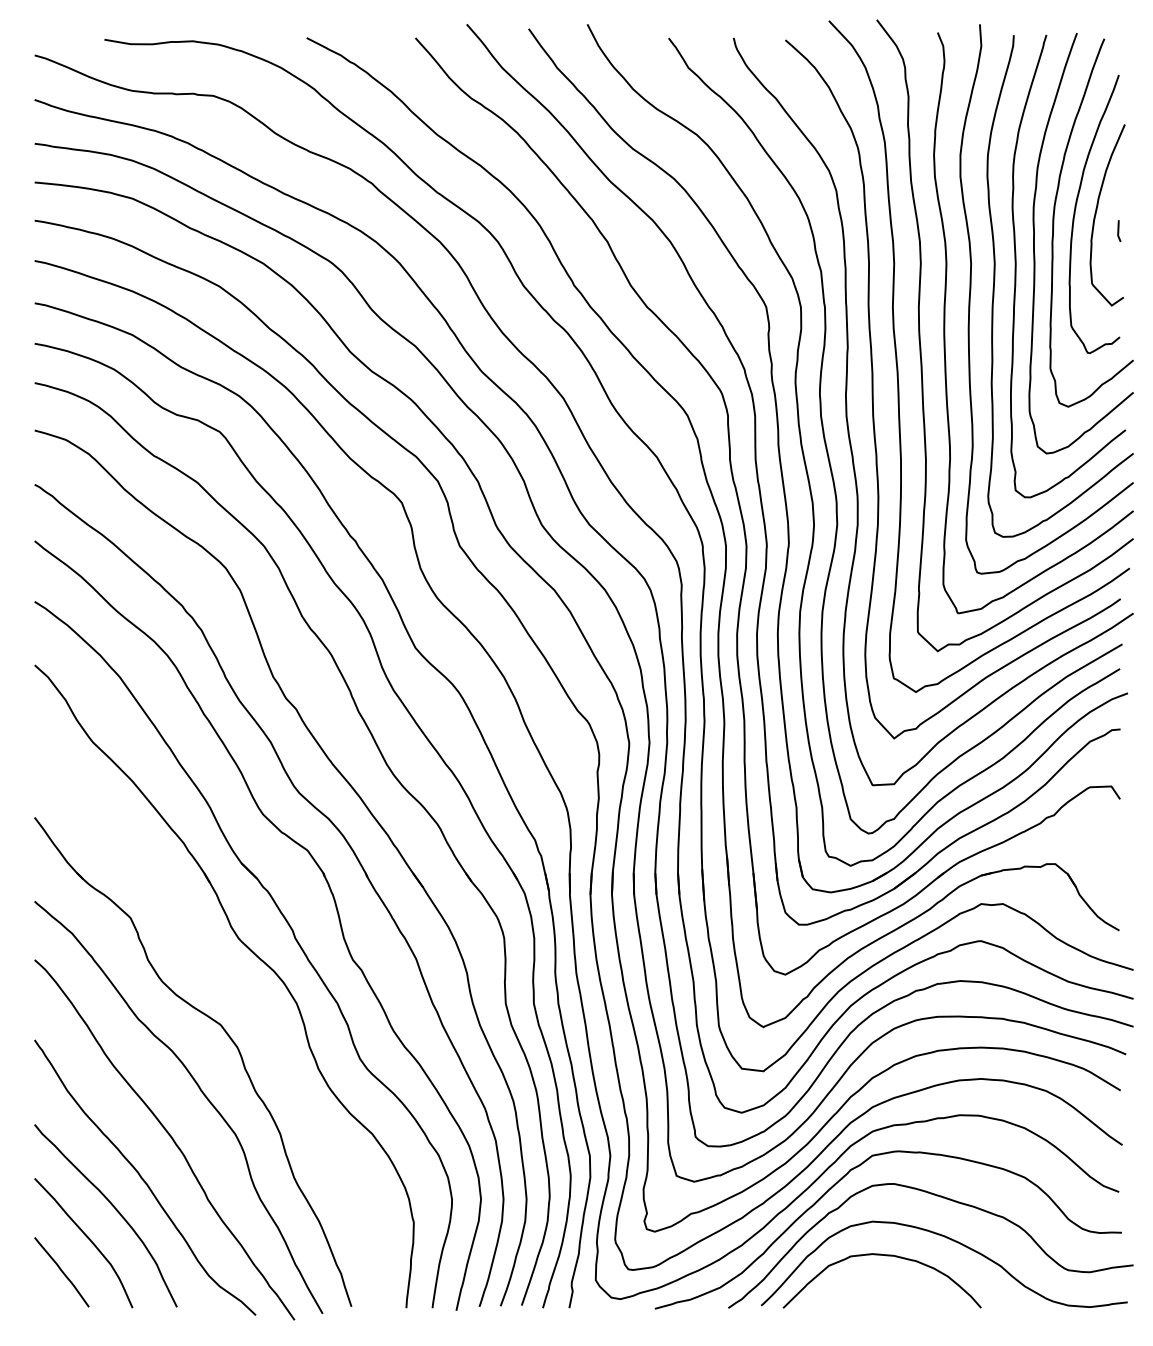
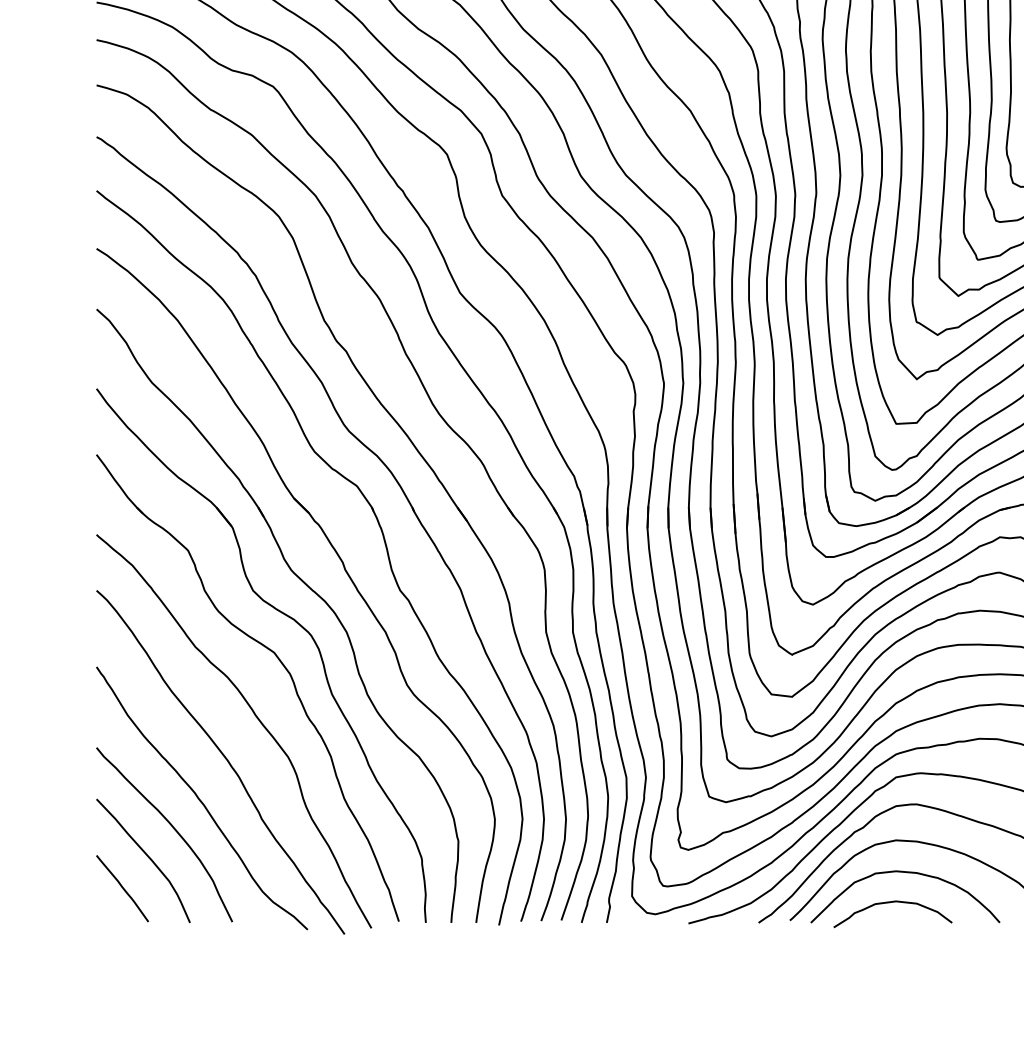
part: (232, 986) -> (285, 615), added
curve: (867, 1287) -> (891, 903), added

